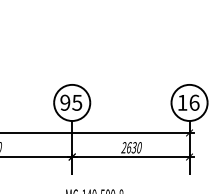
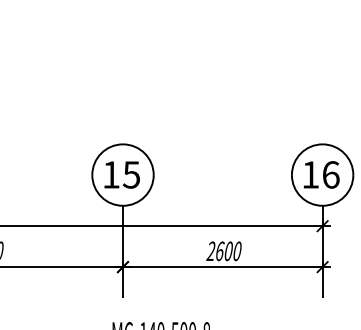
text: (65, 102) -> (111, 174), 95 -> 15
text: (133, 147) -> (227, 250), 2630 -> 2600

